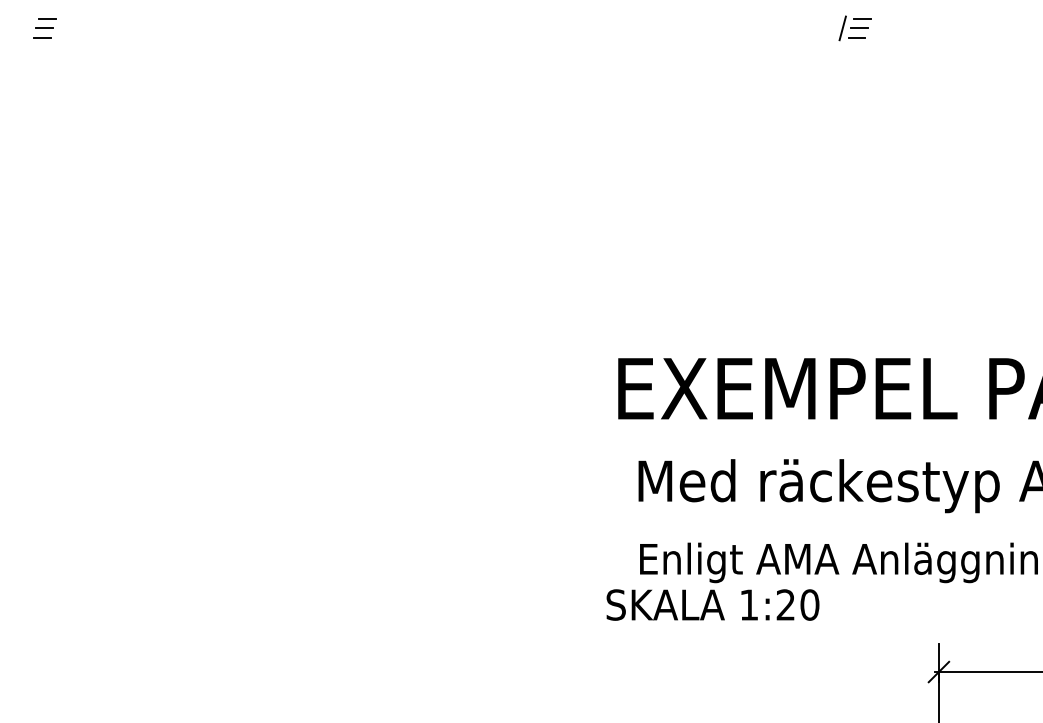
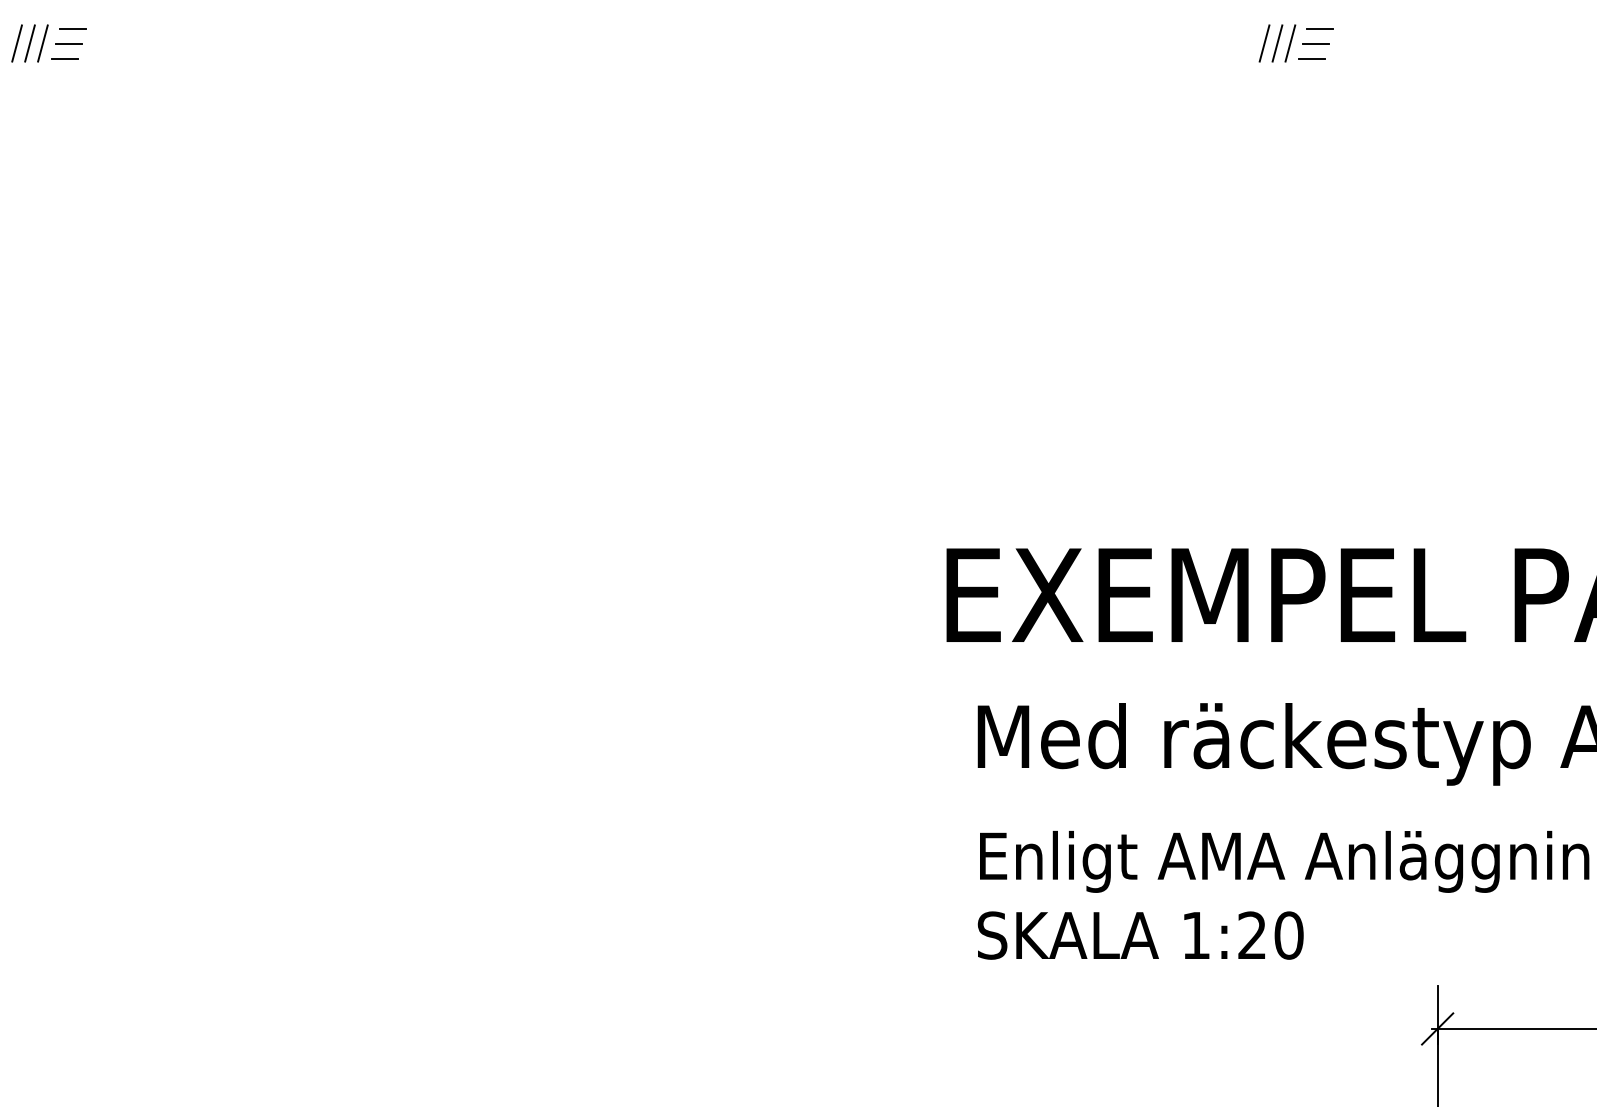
line: (11, 28) -> (17, 43), added
line: (19, 28) -> (29, 43), added
line: (27, 28) -> (42, 43), added
line: (825, 28) -> (1263, 43), added
line: (834, 28) -> (1277, 43), added
text: (712, 604) -> (1139, 934), moved

